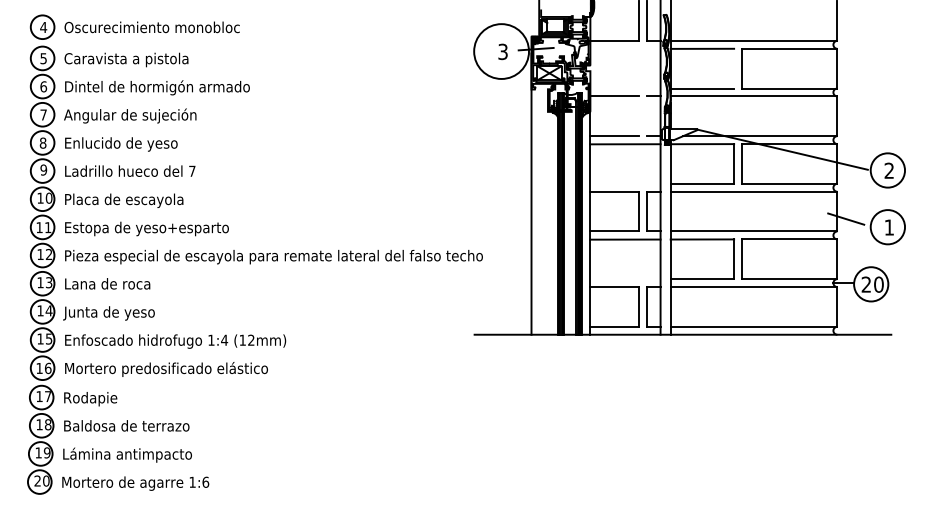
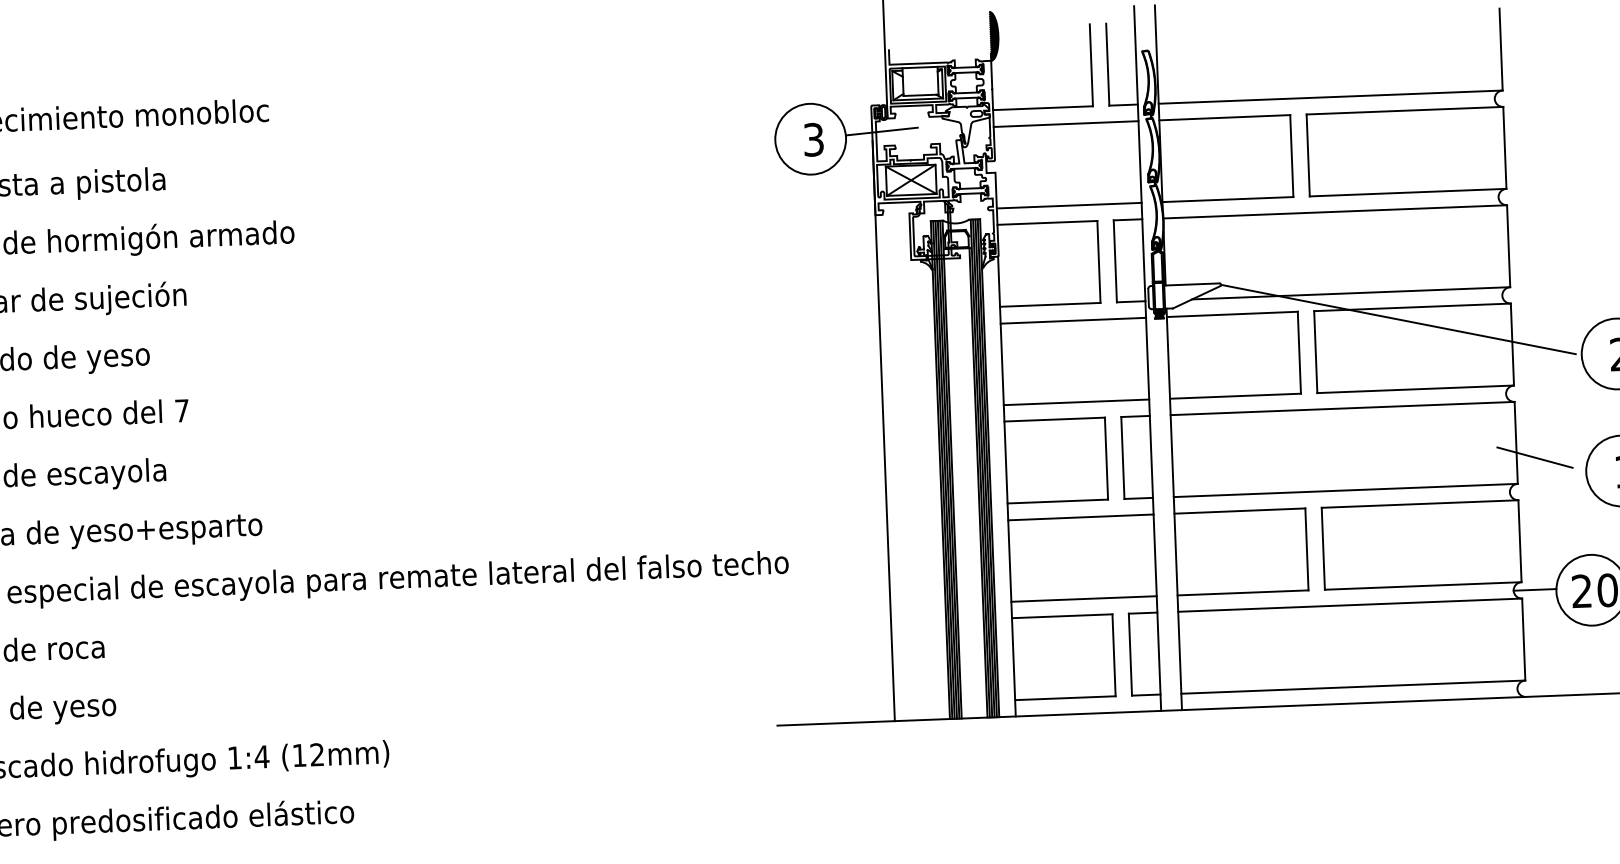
line: (625, 48) -> (1066, 123), added
circle: (501, 51) -> (810, 139), size x0.62
line: (734, 68) -> (1292, 155), added
line: (625, 88) -> (1069, 205), added
line: (638, 116) -> (1098, 262), added
line: (646, 116) -> (1114, 261), added
line: (625, 183) -> (1076, 401), added
line: (625, 279) -> (1084, 599), added

